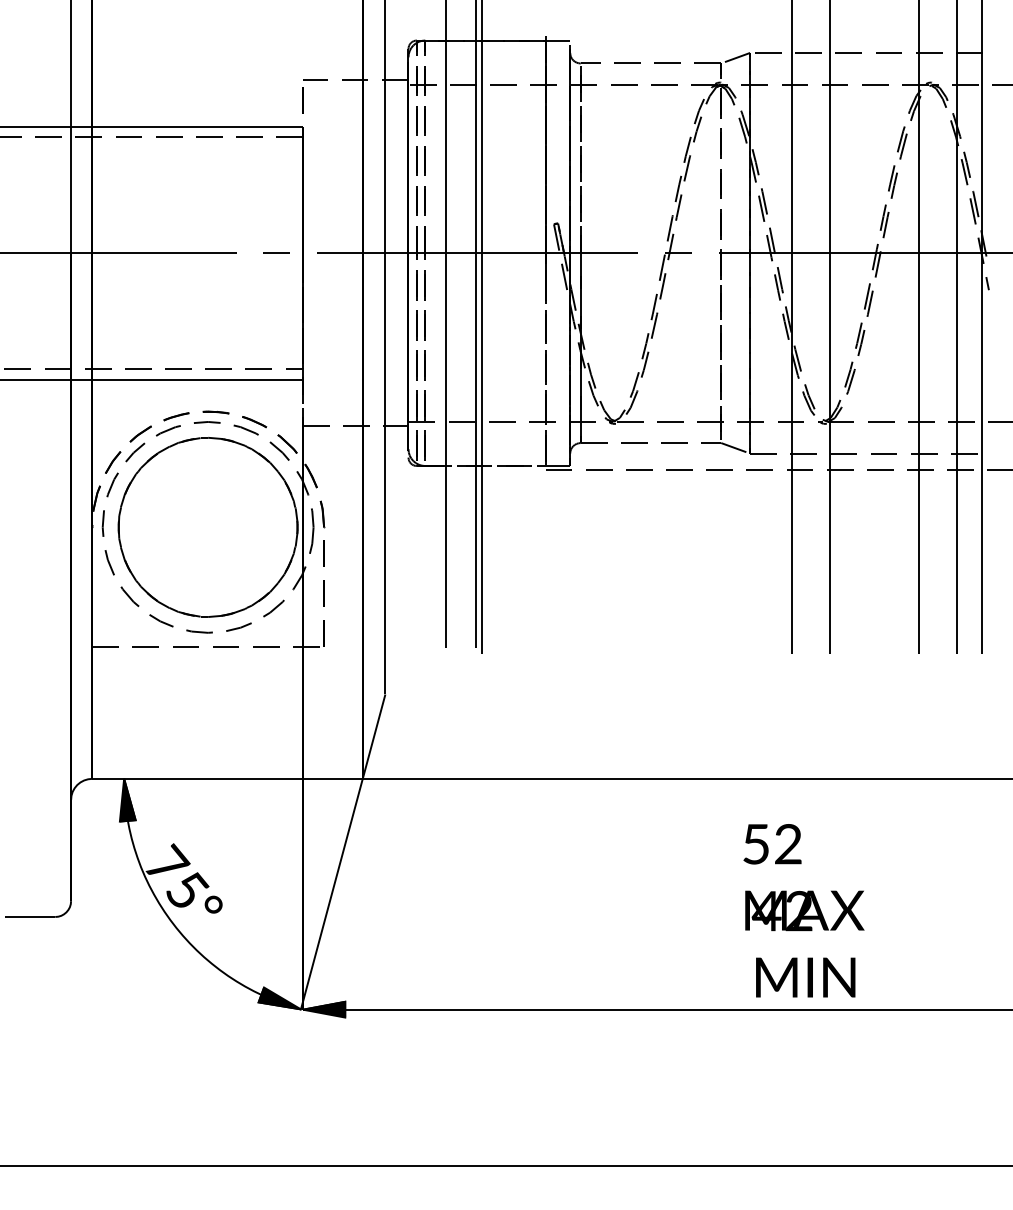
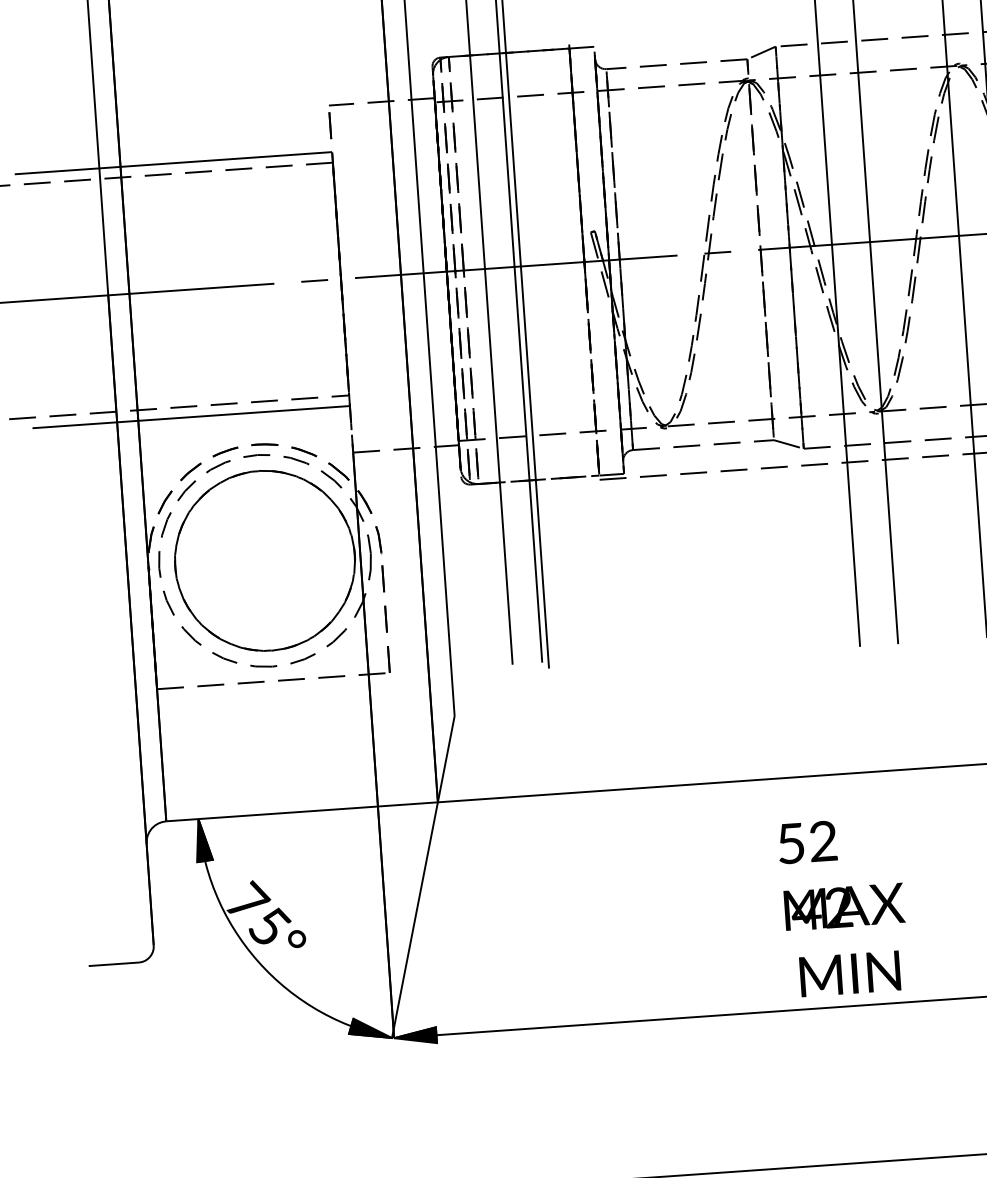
text: (803, 910) -> (843, 906), moved

